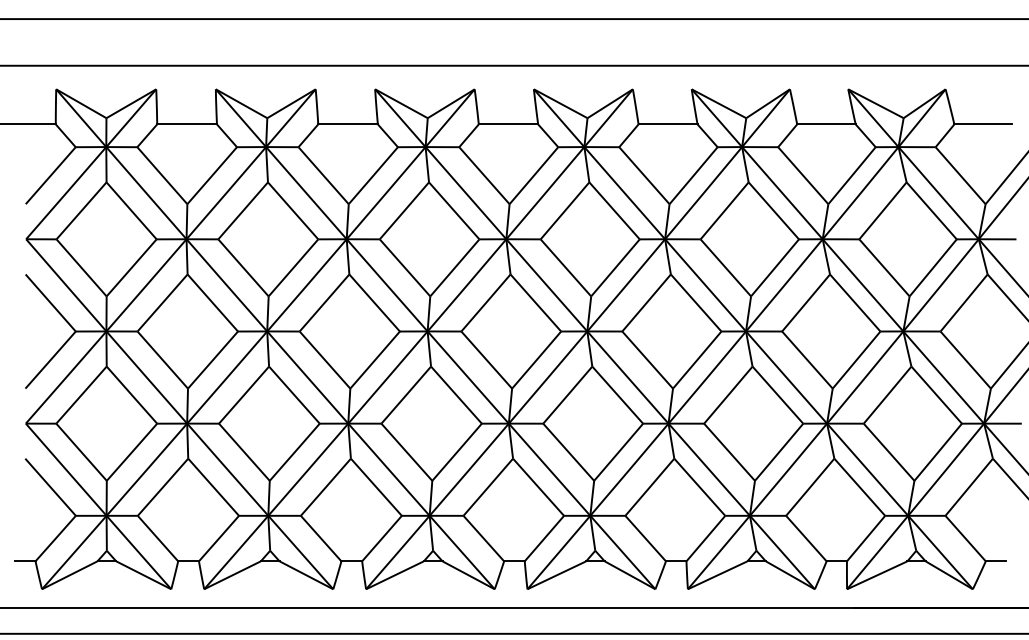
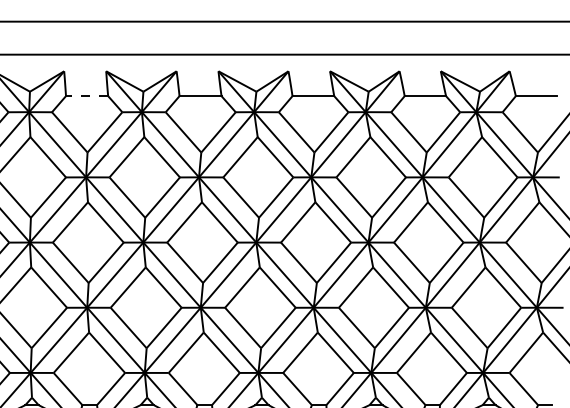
line: (348, 124) -> (87, 96), solid -> dashed

